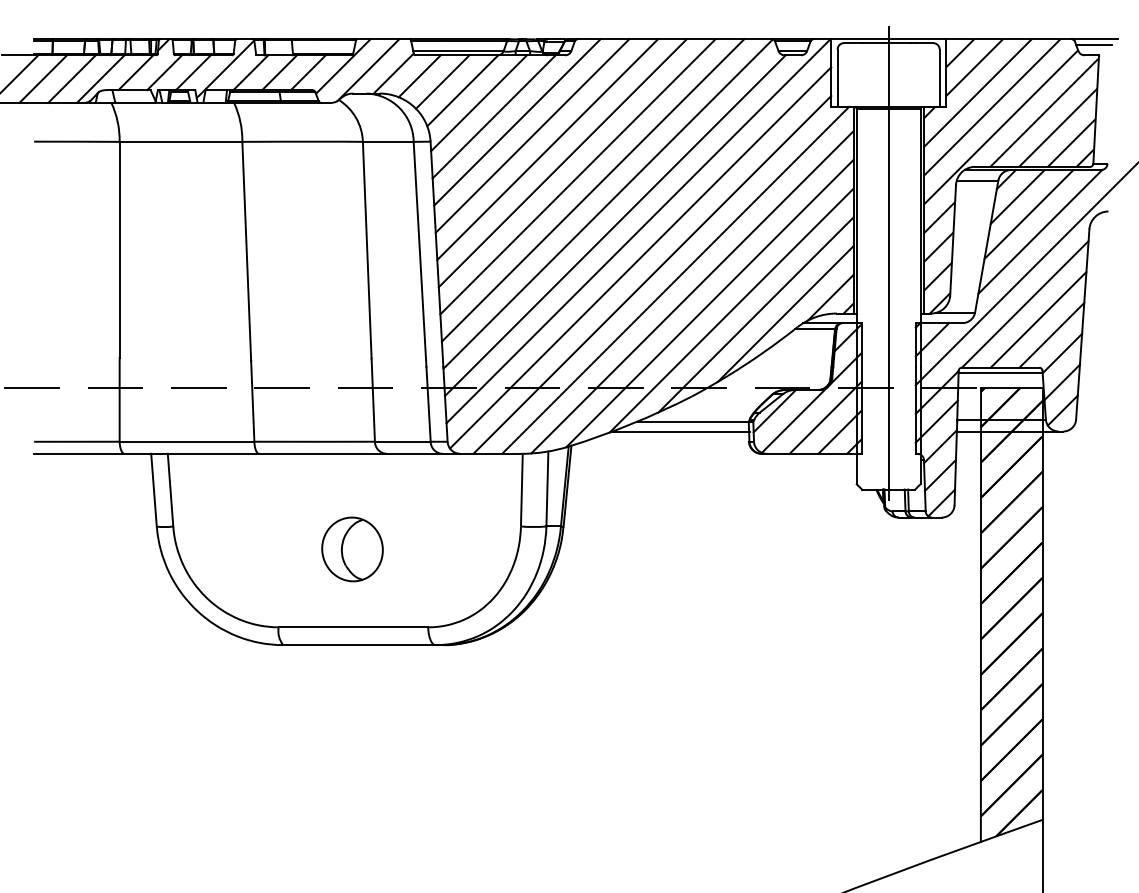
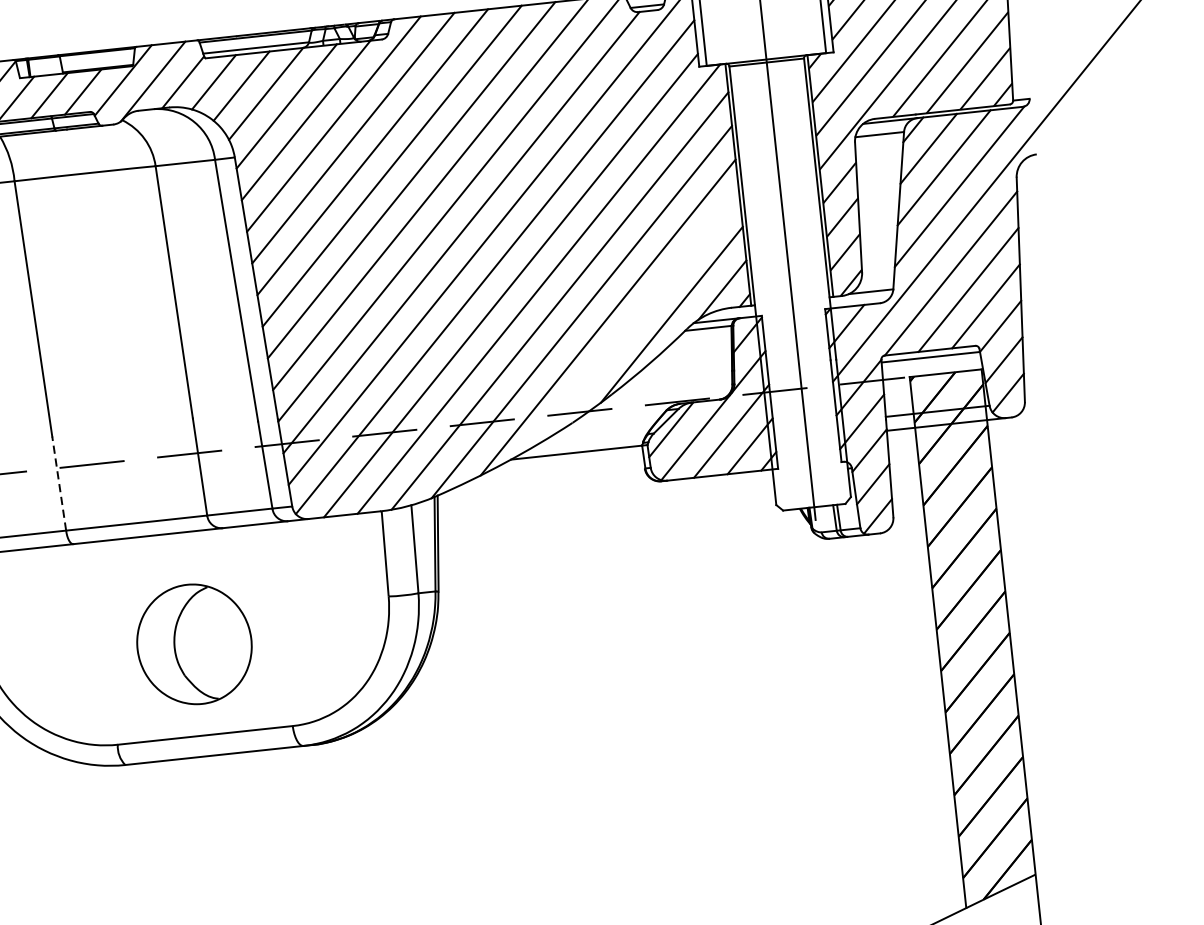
line: (755, 314) -> (636, 319), removed
line: (252, 400) -> (58, 482), solid -> dashed
line: (681, 431) -> (564, 465), removed
part: (352, 549) -> (194, 644), size x1.6

